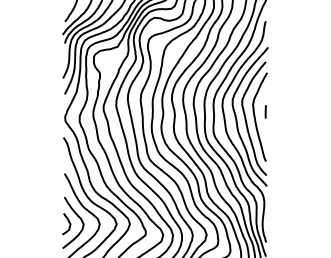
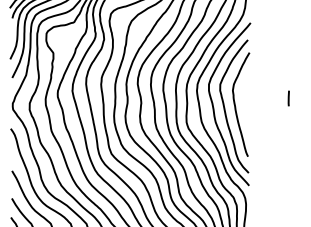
line: (265, 111) -> (288, 98), moved

